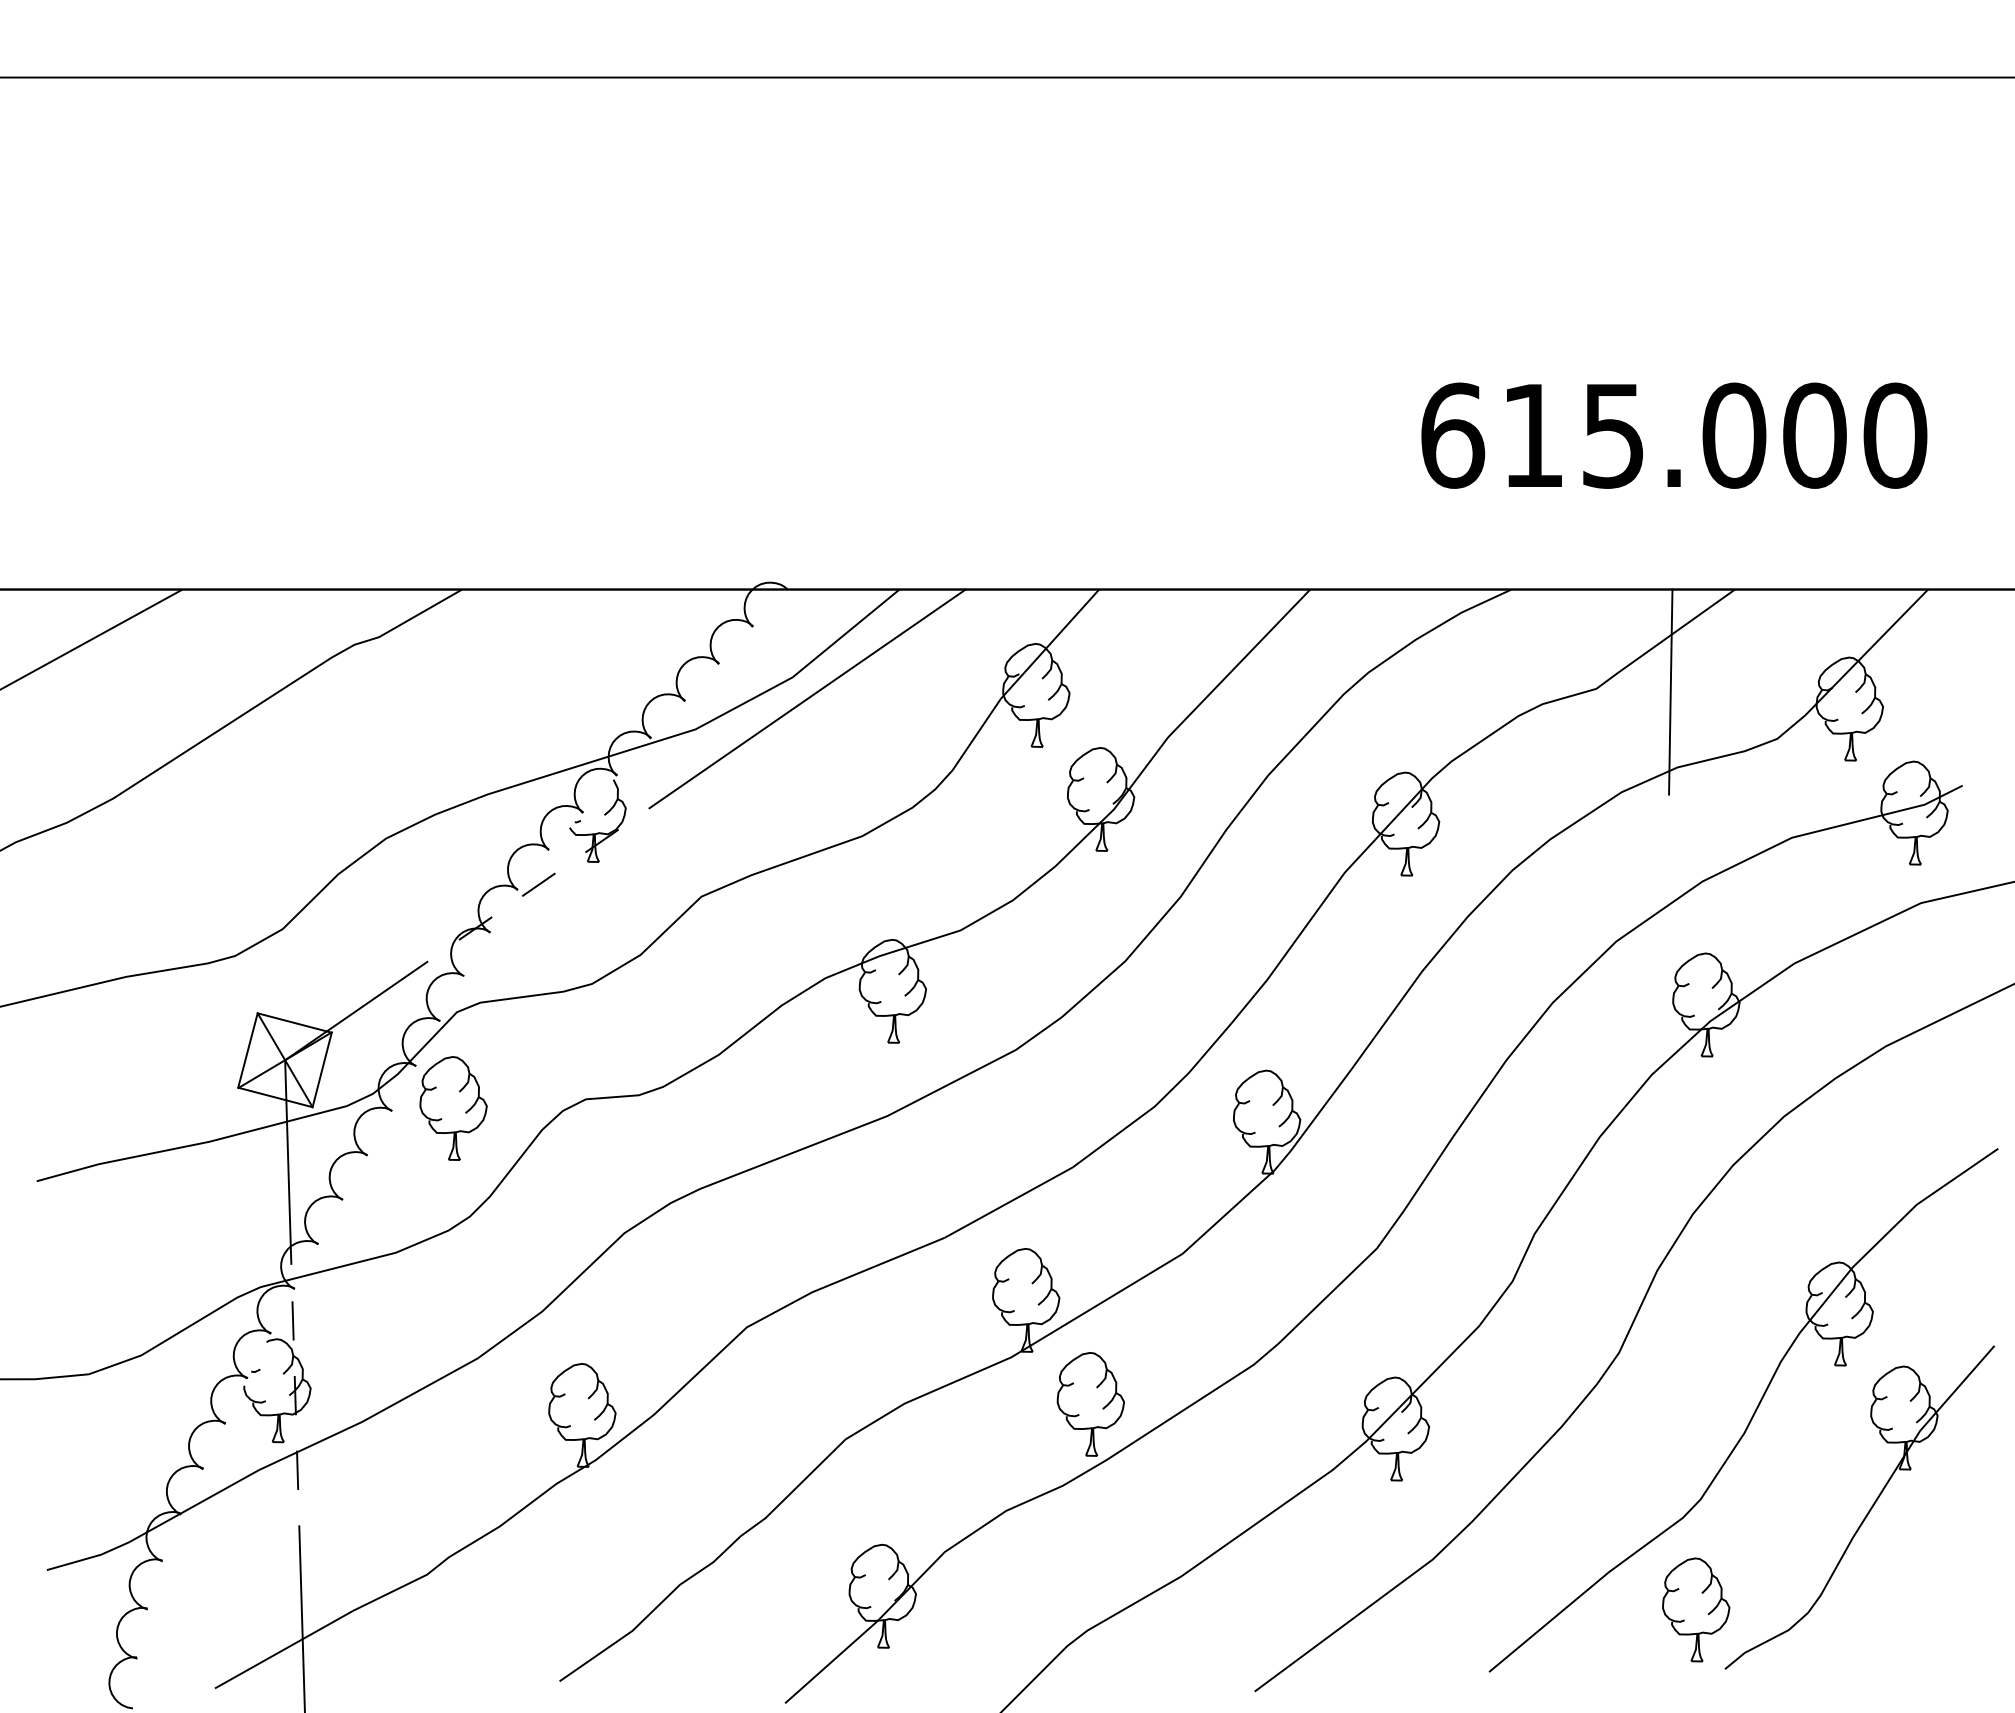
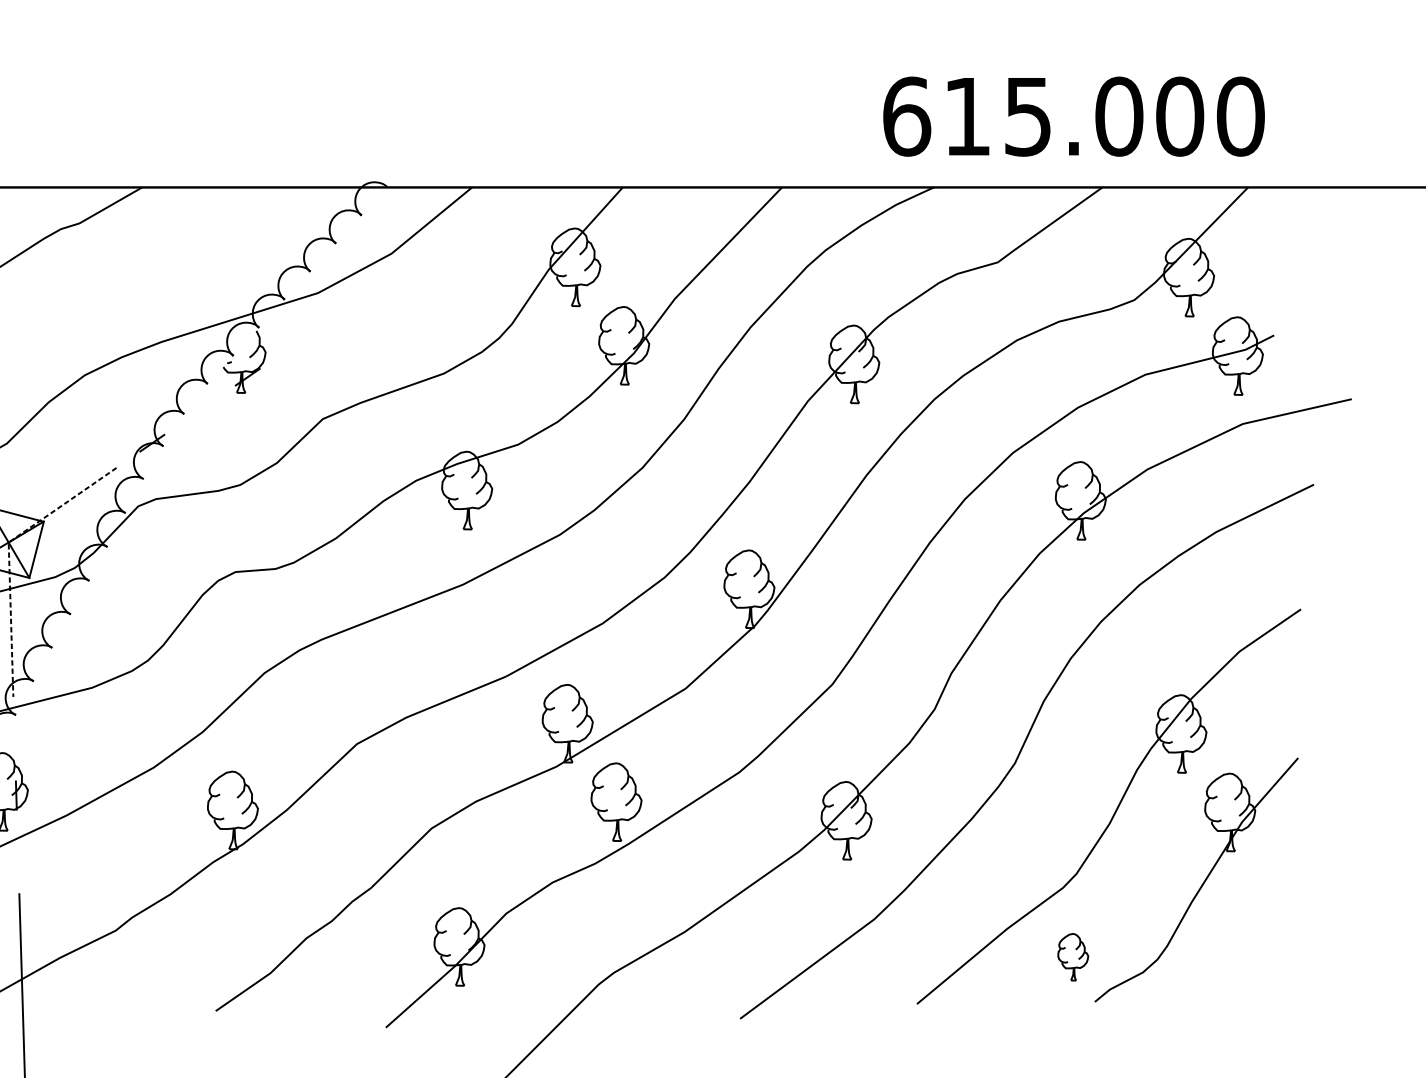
text: (1674, 435) -> (1074, 116), moved
line: (1670, 691) -> (1053, 264), removed
line: (807, 698) -> (402, 269), removed
line: (538, 884) -> (199, 409), removed
line: (285, 1075) -> (8, 554), solid -> dashed
part: (453, 1108) -> (135, 578), removed
line: (292, 1320) -> (14, 738), removed
line: (297, 1470) -> (18, 852), removed
part: (1696, 1609) -> (1073, 956), size x0.6

